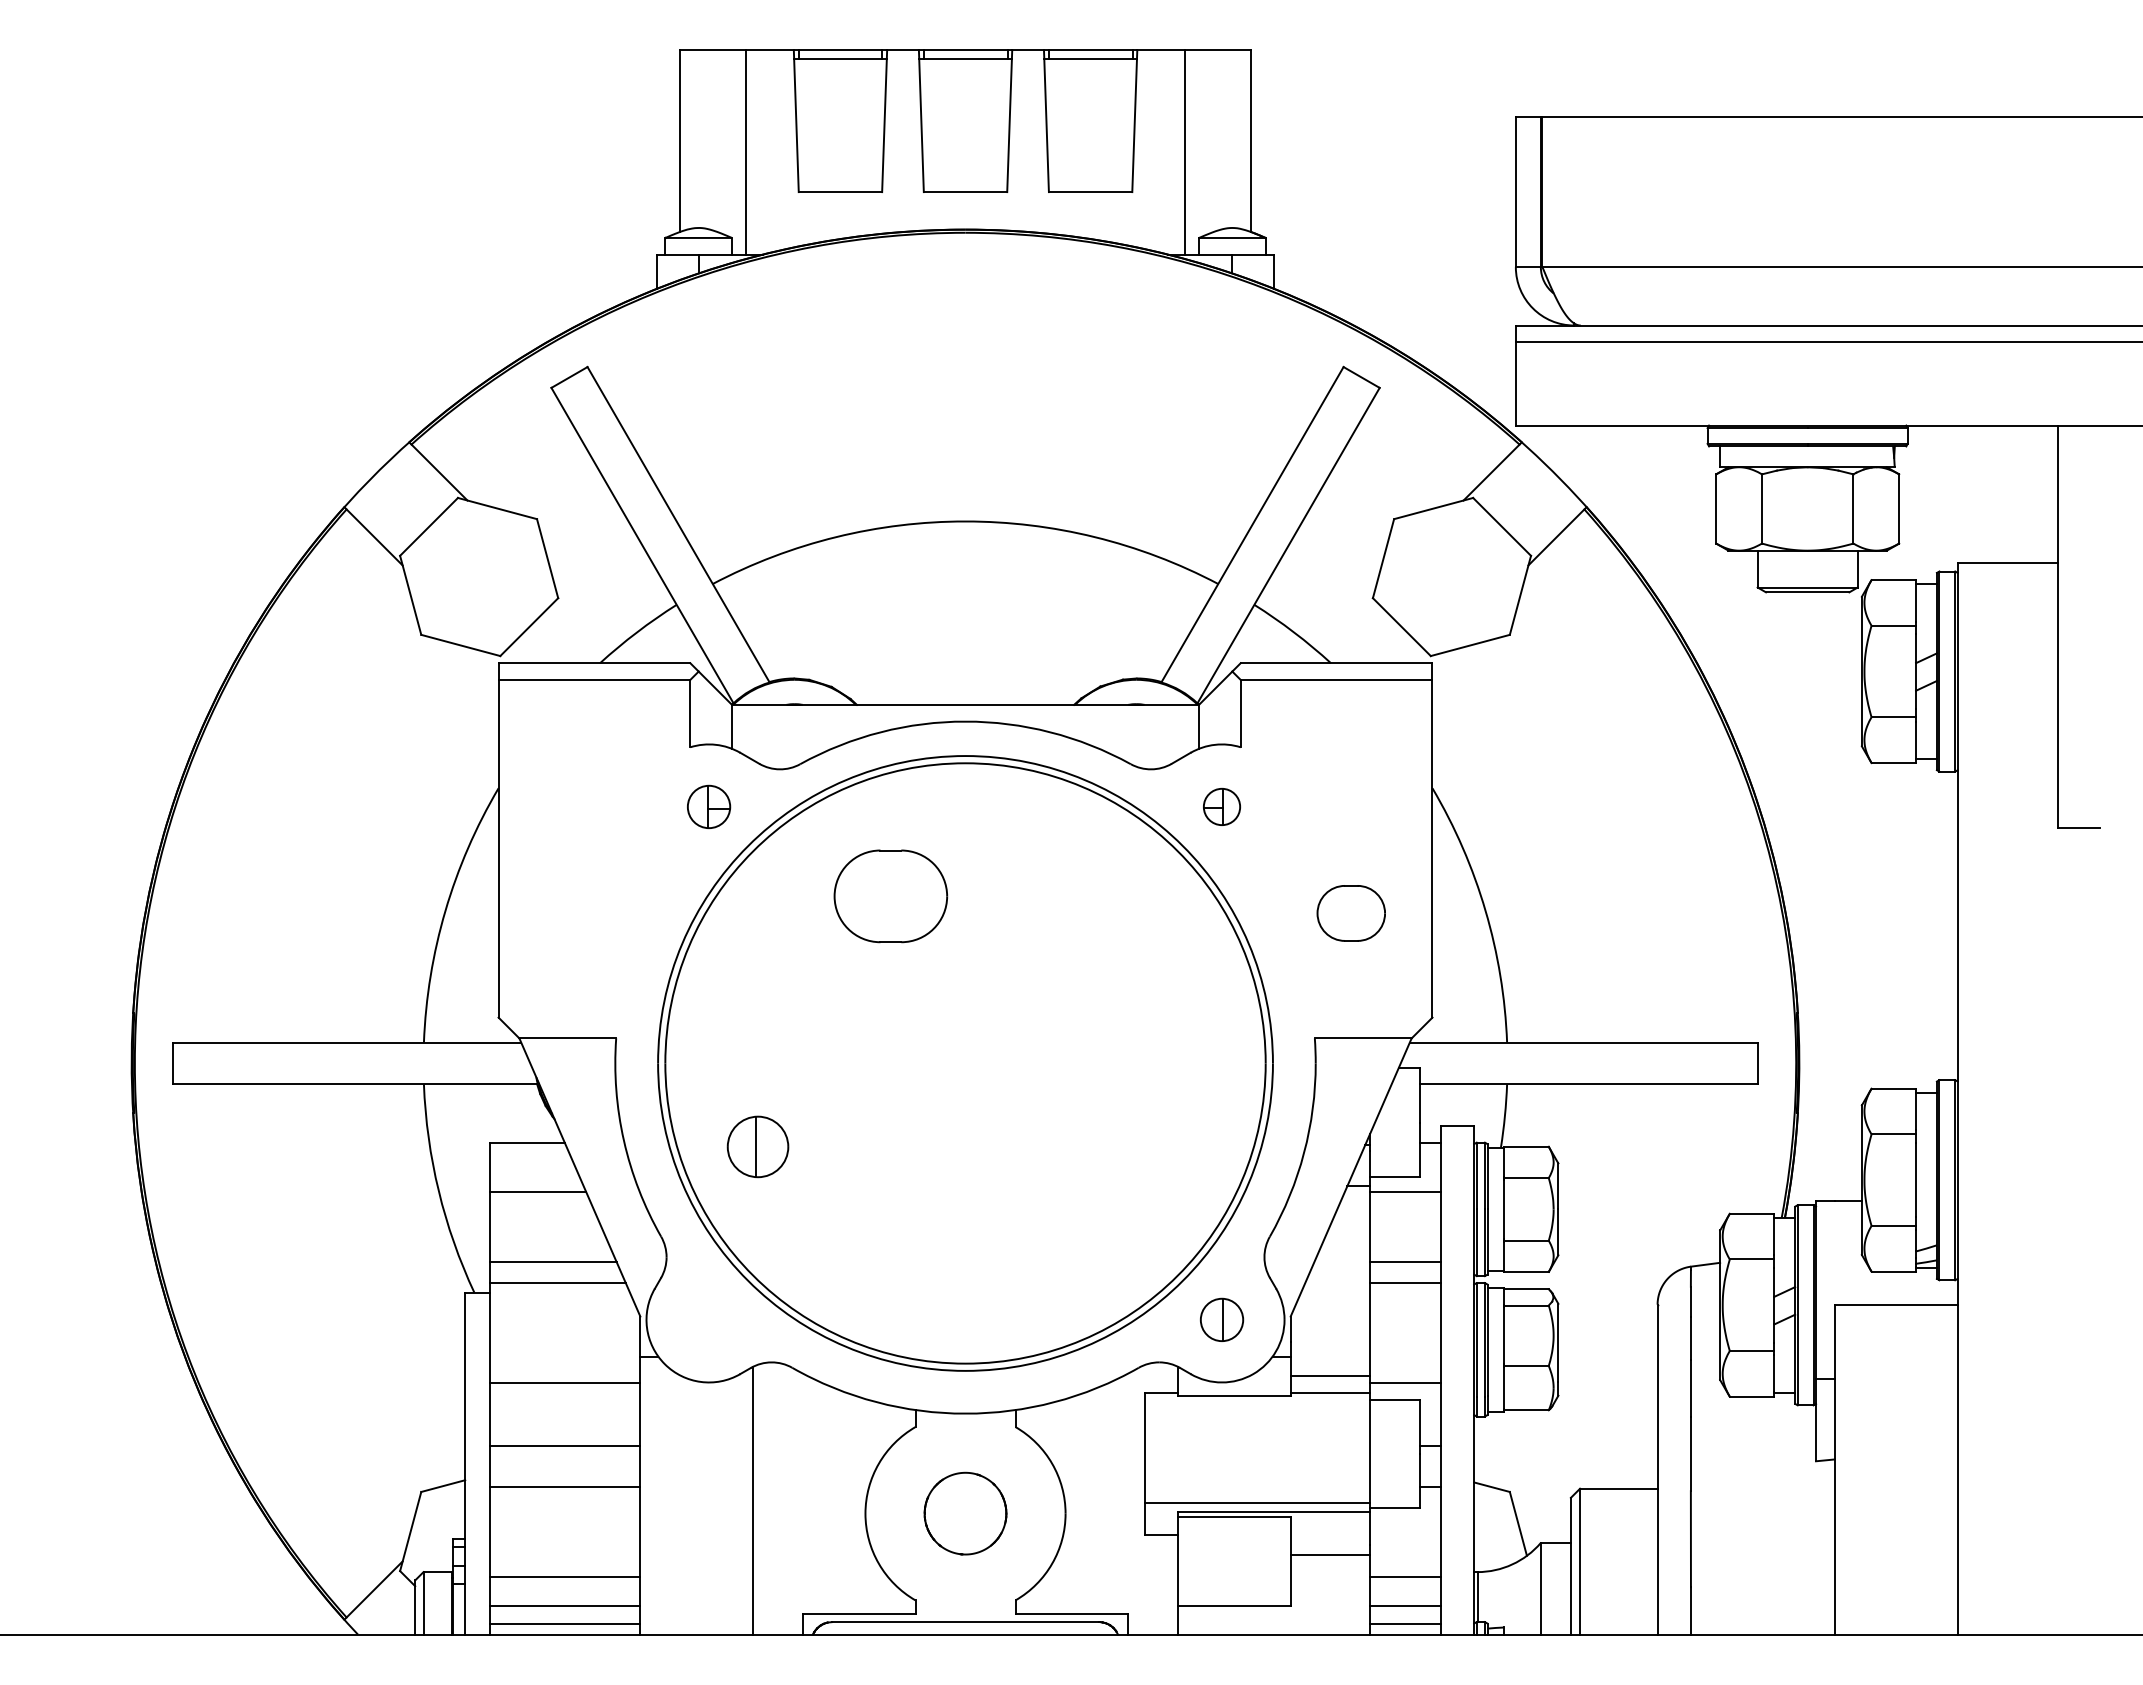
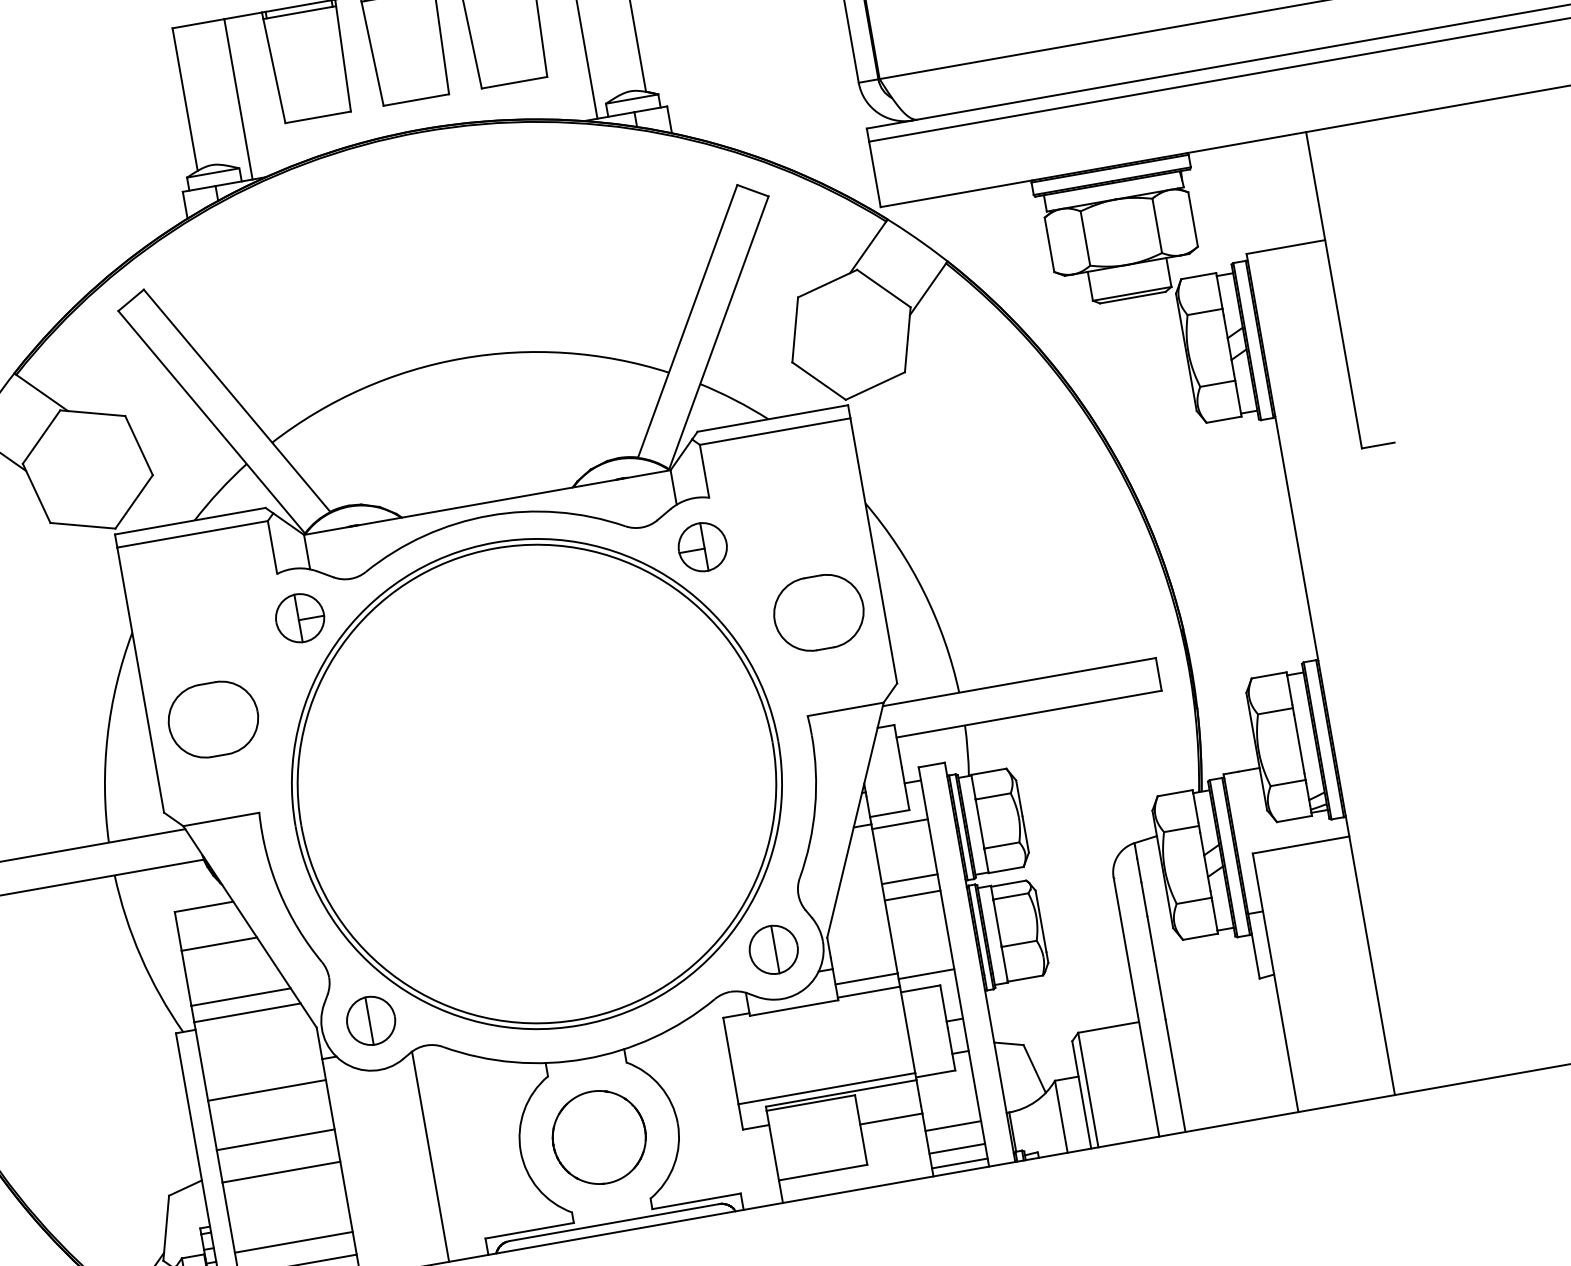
part: (708, 806) -> (299, 617), size x1.43
part: (1221, 806) -> (702, 546), size x1.67
part: (890, 896) -> (213, 719), moved
part: (1351, 913) -> (819, 612), size x1.67
part: (757, 1146) -> (370, 1020), moved
part: (1221, 1319) -> (773, 949), size x1.43
part: (965, 1513) -> (599, 1137), size x1.43

